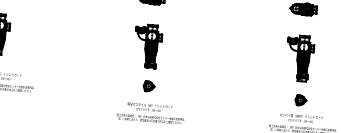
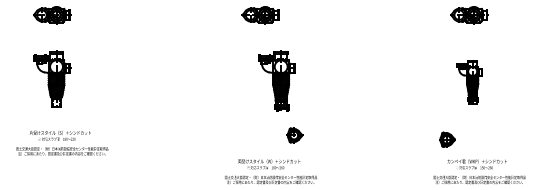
part: (148, 46) -> (276, 80), moved
part: (300, 58) -> (469, 82), size x0.7
part: (148, 86) -> (294, 135), moved
part: (300, 100) -> (447, 139), moved

